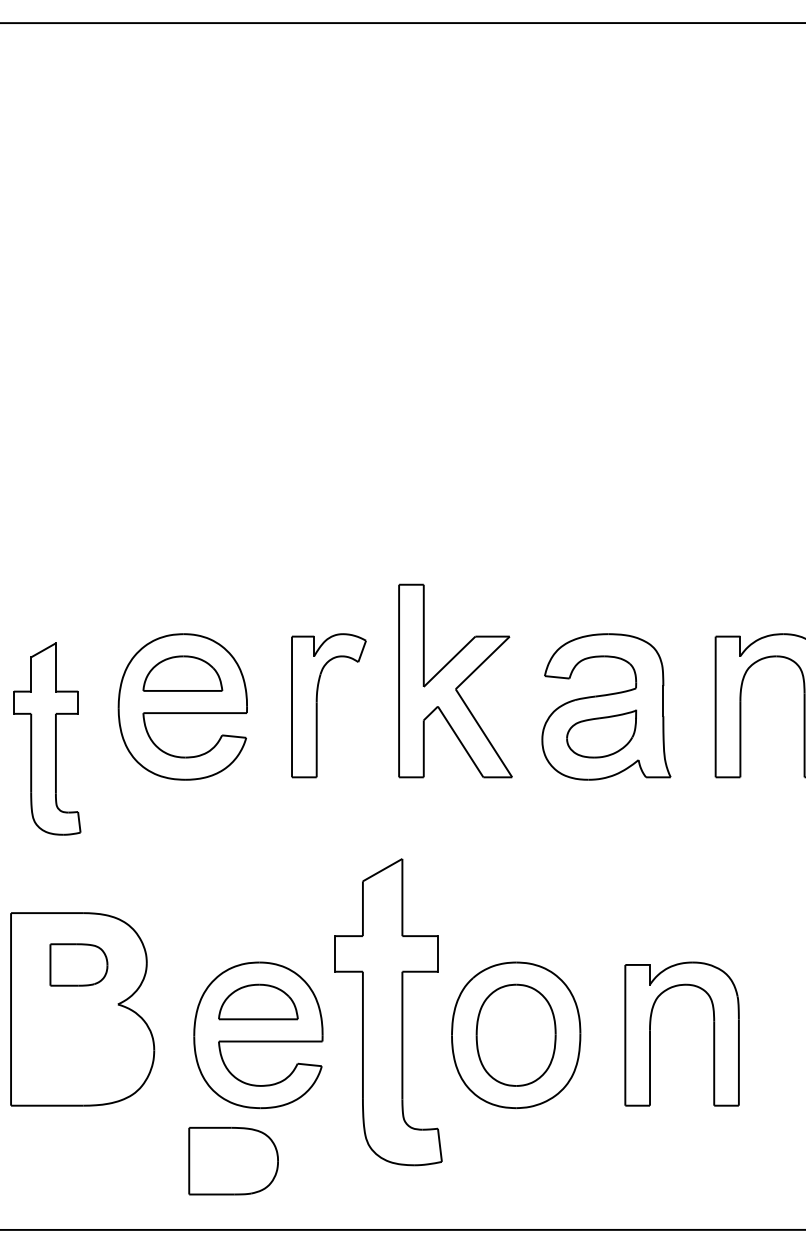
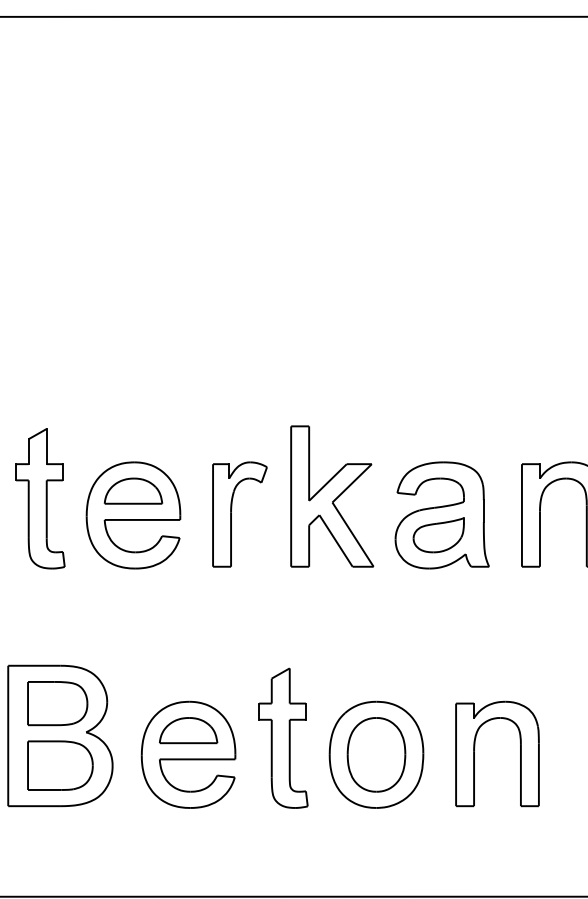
part: (47, 738) -> (40, 498), moved
part: (78, 964) -> (57, 703), size x1.43
part: (388, 1012) -> (283, 738), size x0.62
part: (233, 1160) -> (60, 765), moved

